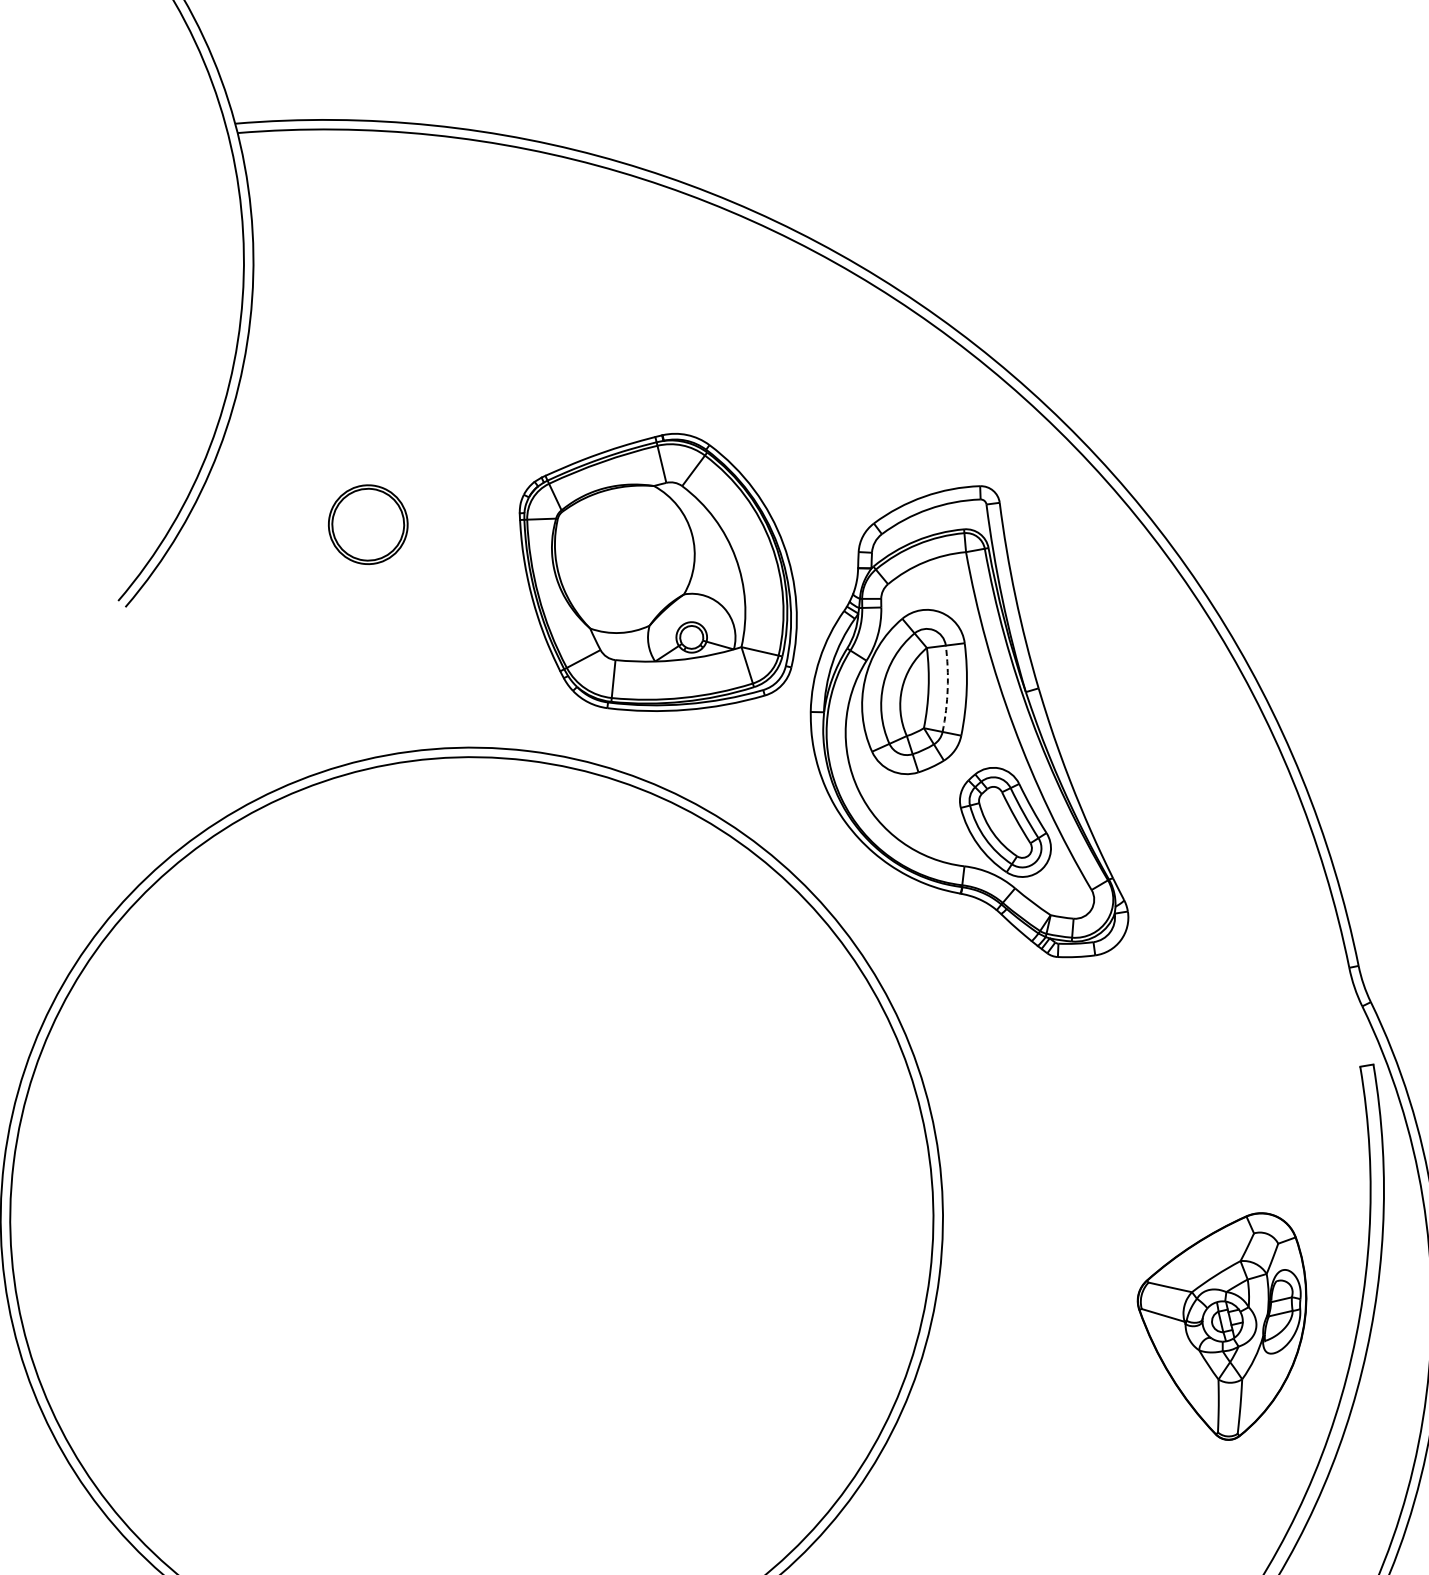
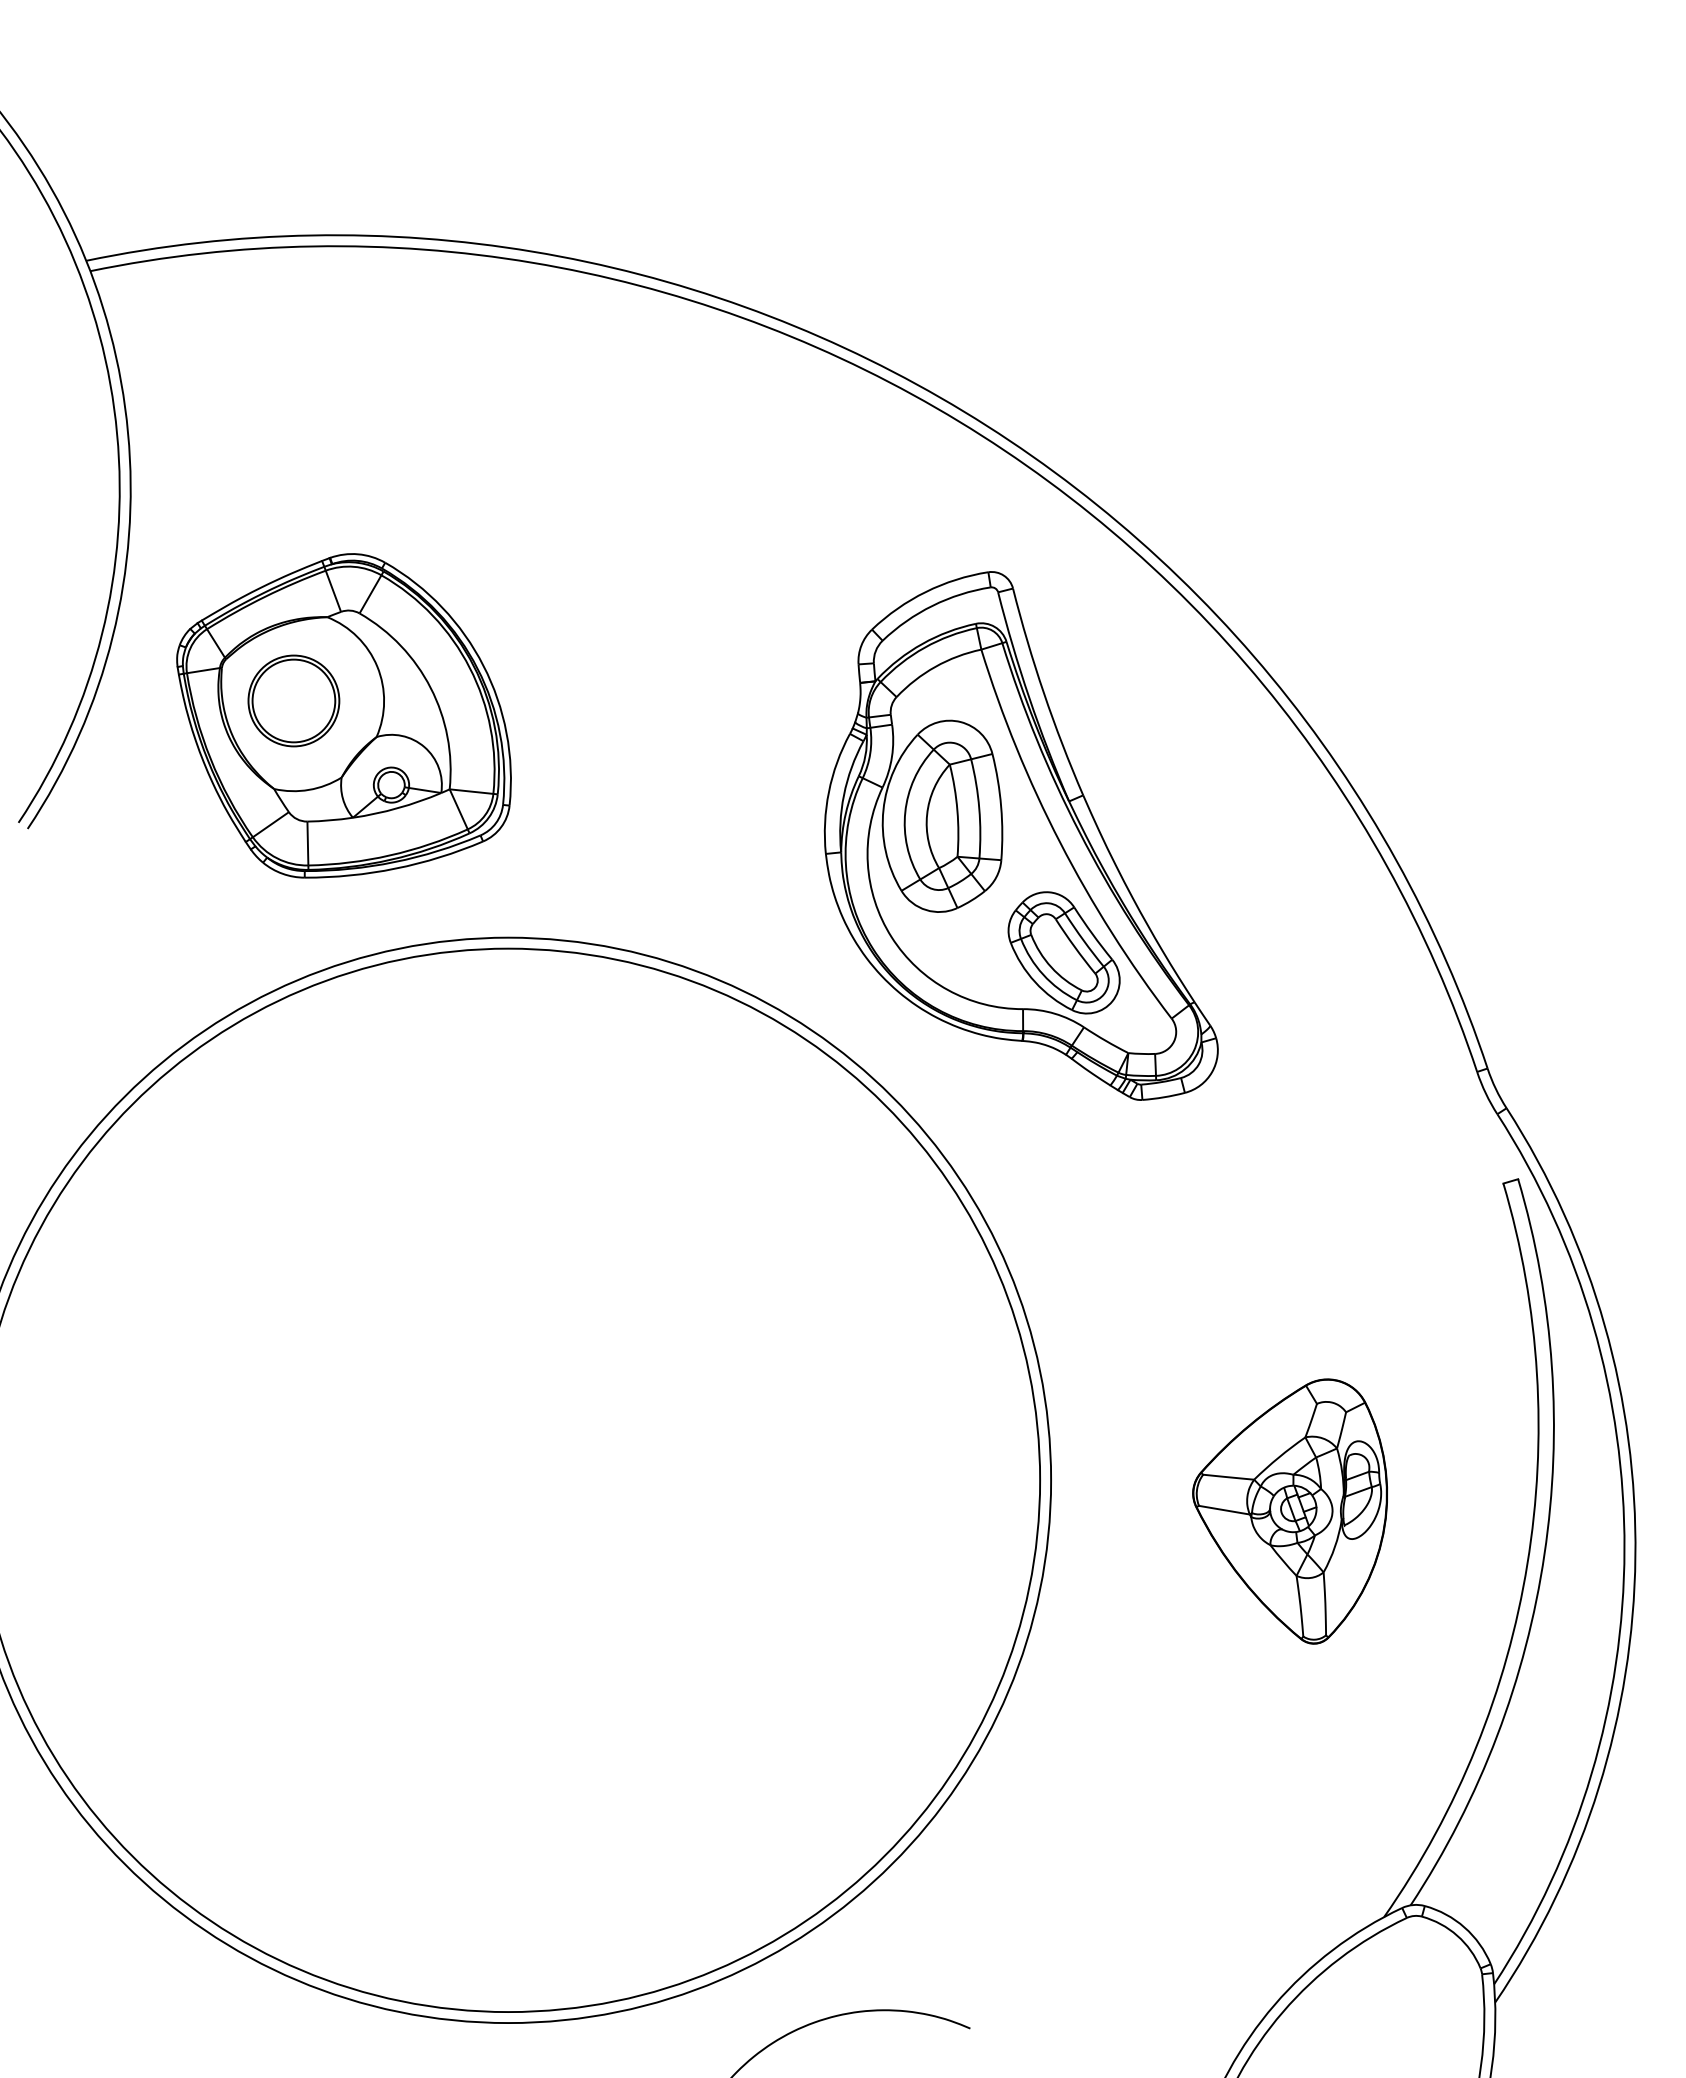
part: (657, 572) -> (343, 715), moved
arc: (947, 688) -> (979, 808), dashed -> solid
part: (1219, 1323) -> (1289, 1511), moved

